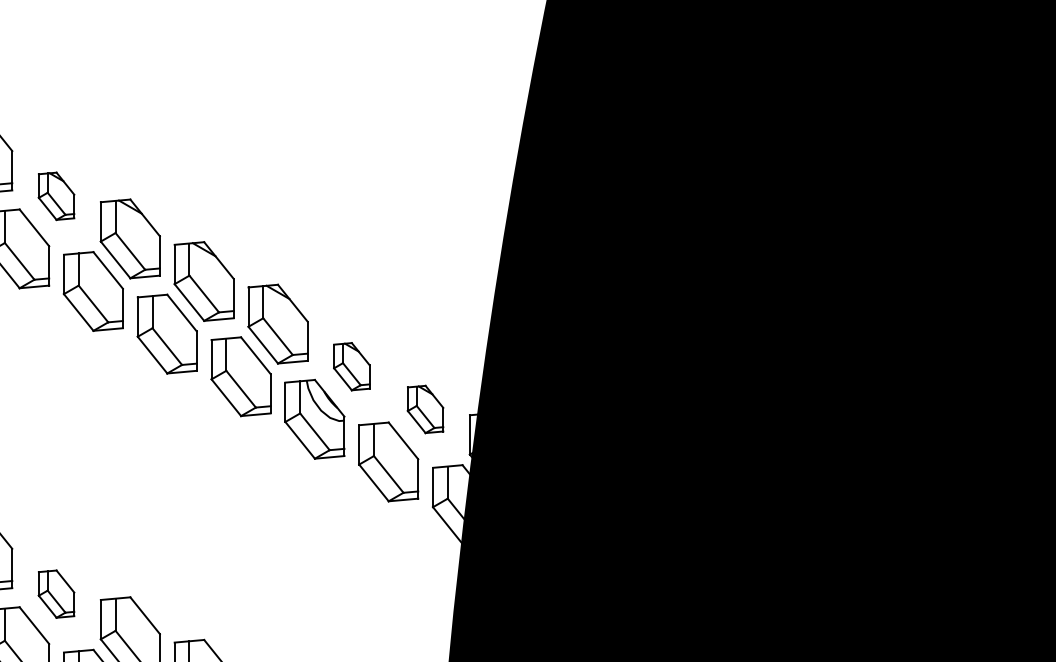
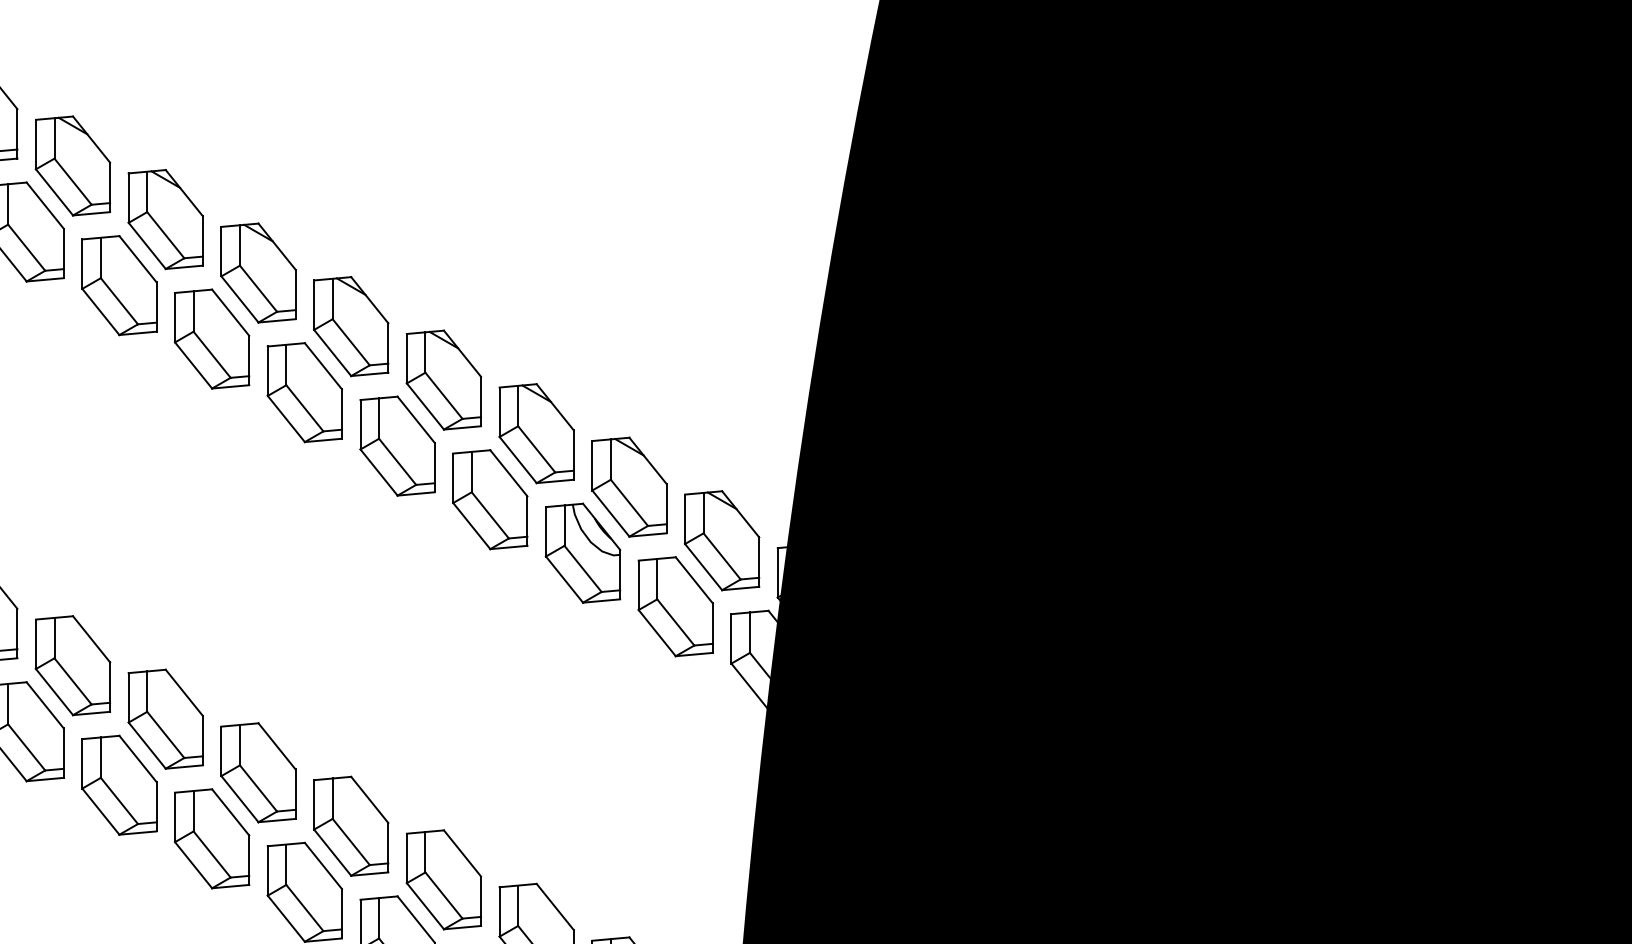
part: (56, 195) -> (258, 272), size x1.67
part: (351, 366) -> (629, 486), size x1.67
part: (425, 409) -> (721, 540), size x1.67
part: (56, 593) -> (258, 772), size x1.67

